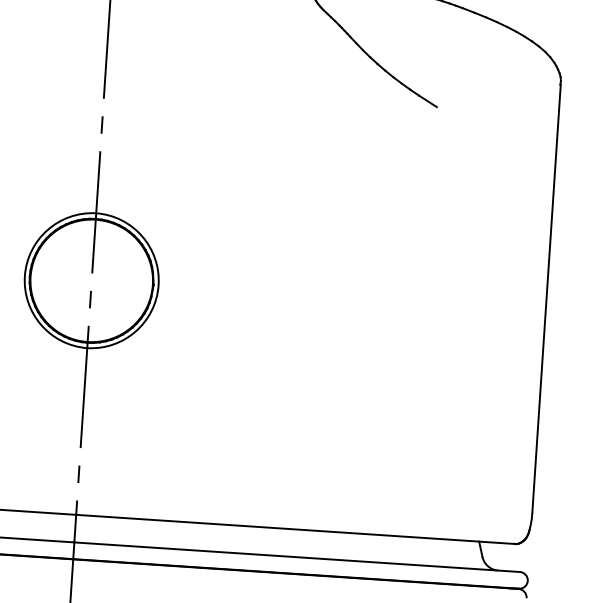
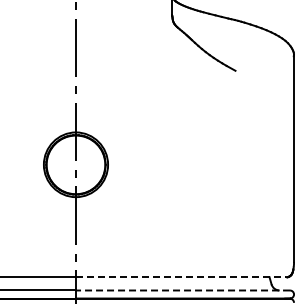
line: (295, 529) -> (181, 277), solid -> dashed
line: (296, 557) -> (182, 290), solid -> dashed

